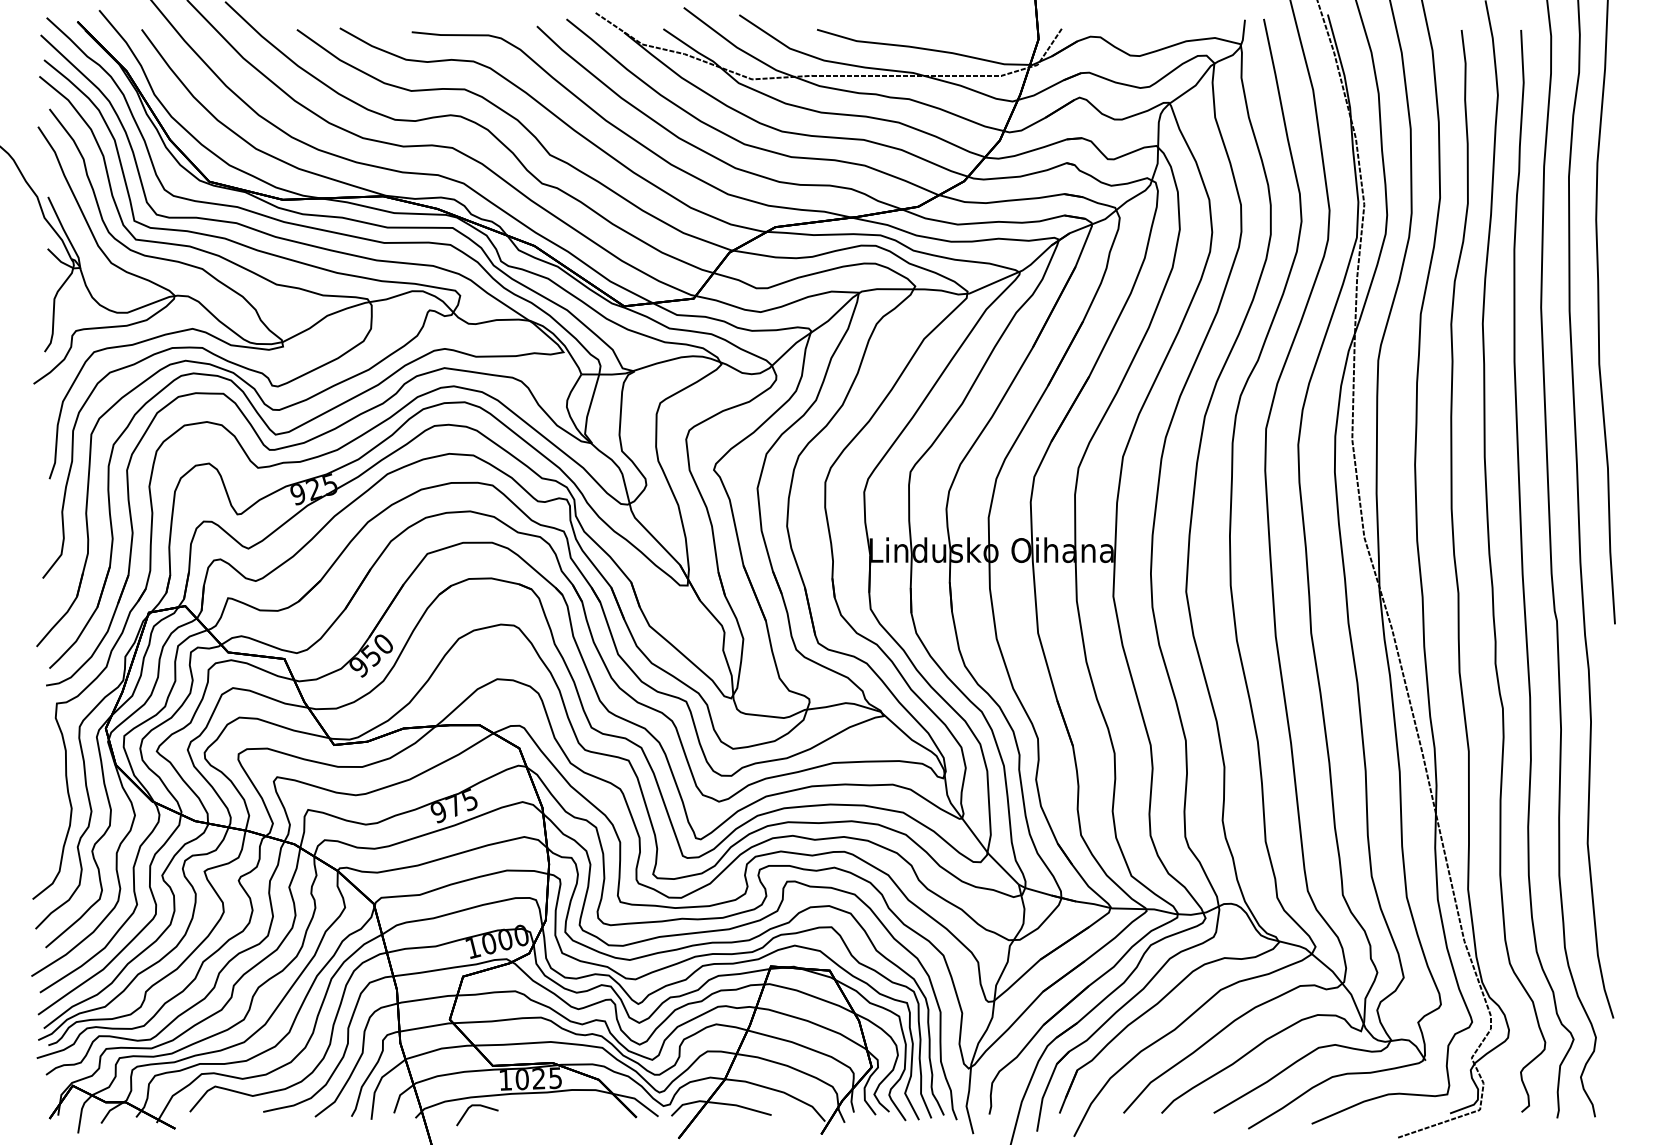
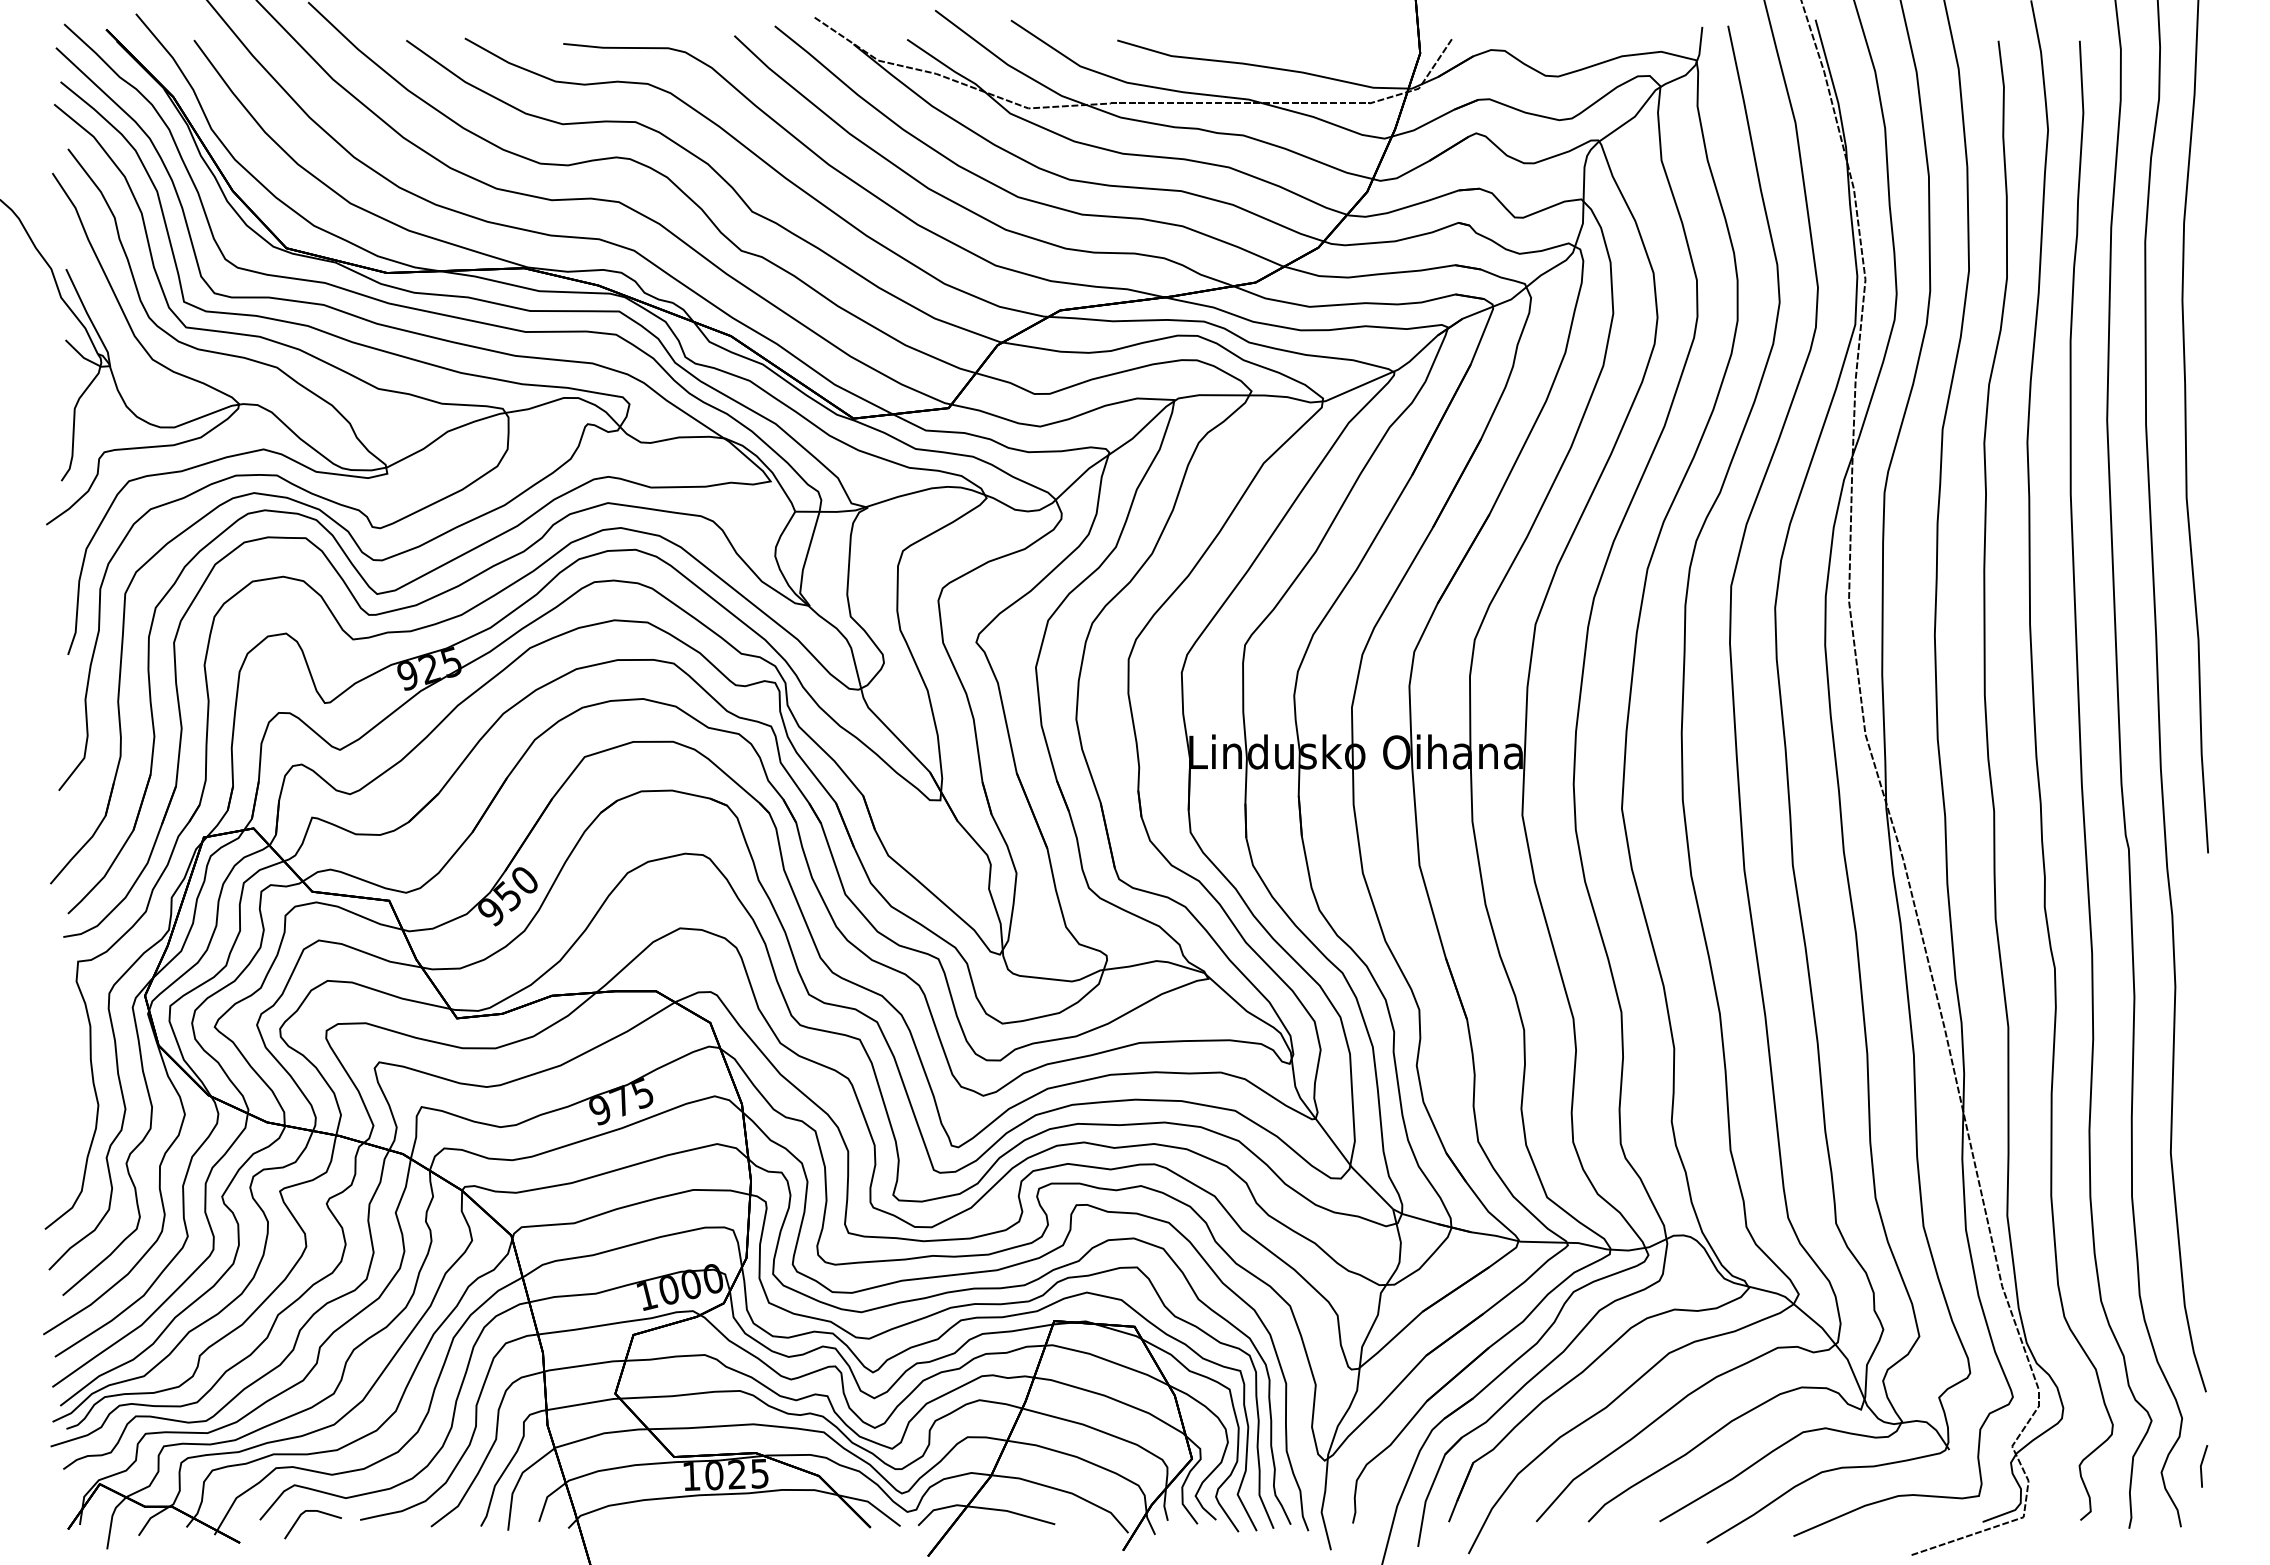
line: (1610, 1071) -> (2202, 1464), added
line: (477, 1105) -> (312, 1511), moved

